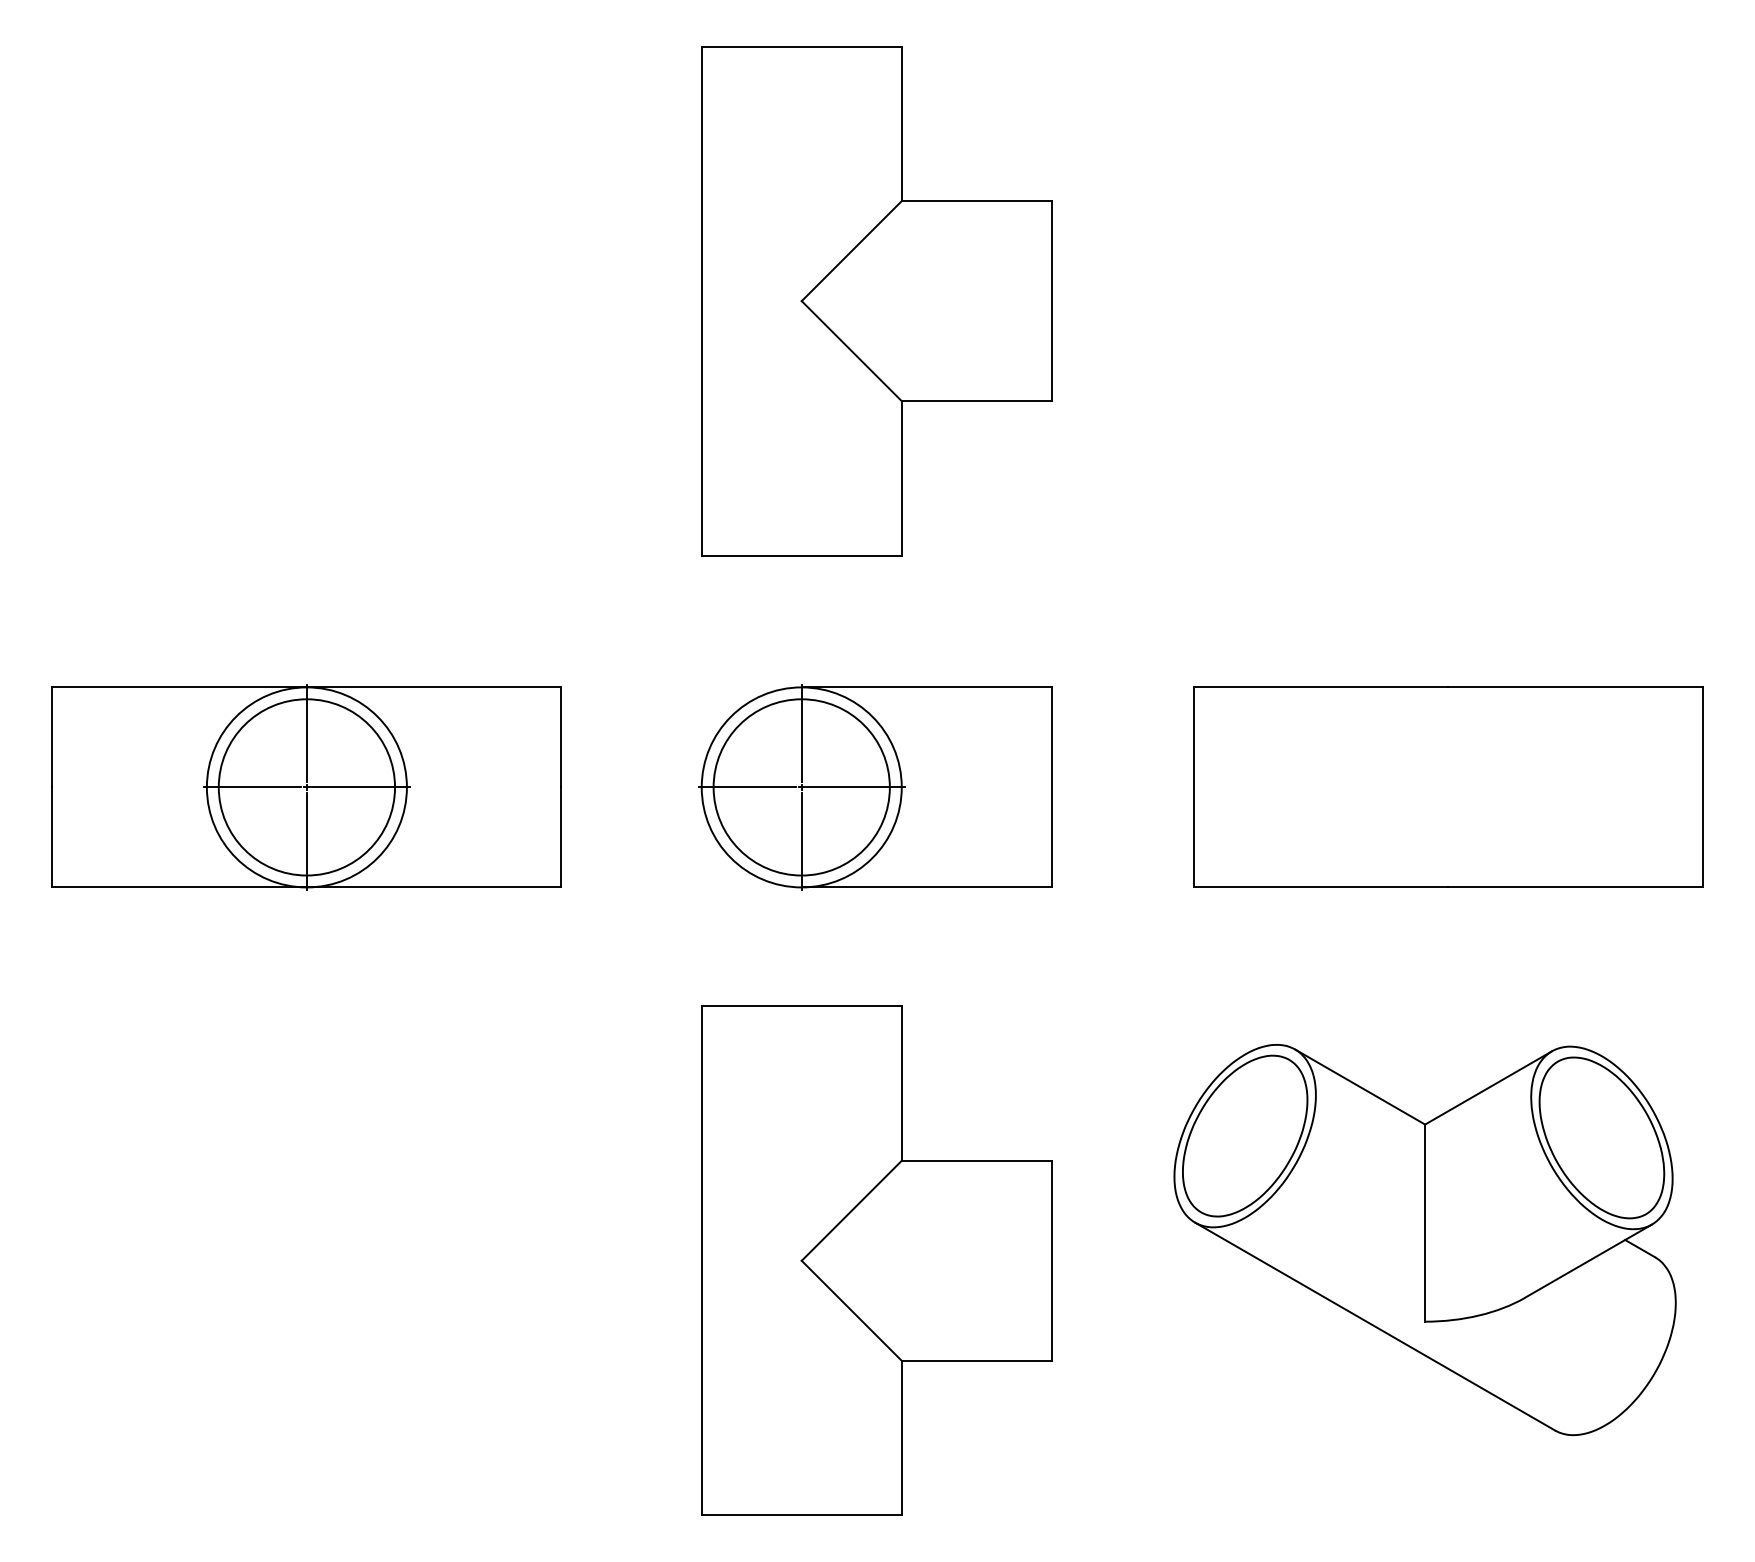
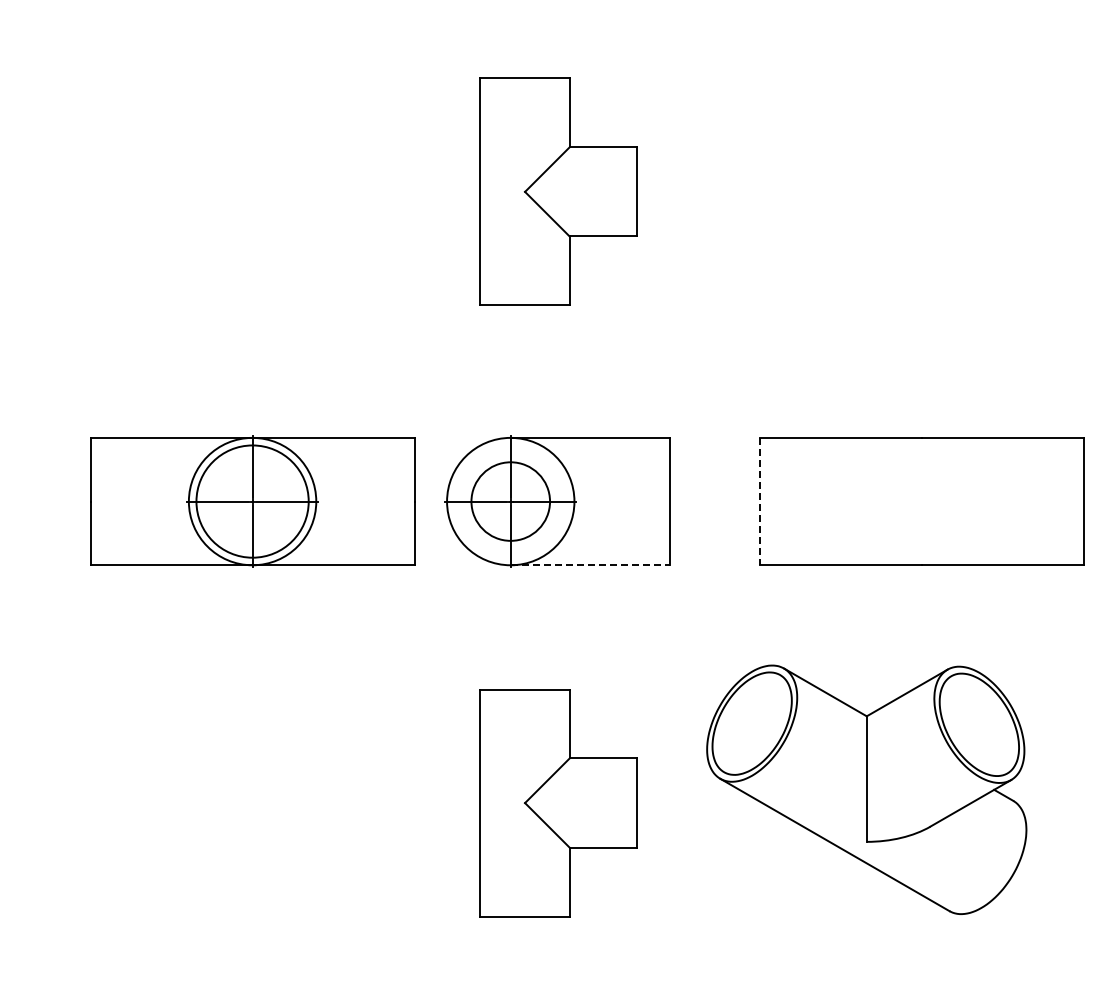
part: (876, 300) -> (558, 191), size x0.7
part: (306, 787) -> (252, 501), moved
circle: (801, 787) -> (510, 501), size x0.7
line: (1193, 787) -> (760, 501), solid -> dashed
line: (926, 887) -> (590, 565), solid -> dashed
part: (1424, 1239) -> (866, 789), moved
part: (876, 1259) -> (558, 802), size x0.7

